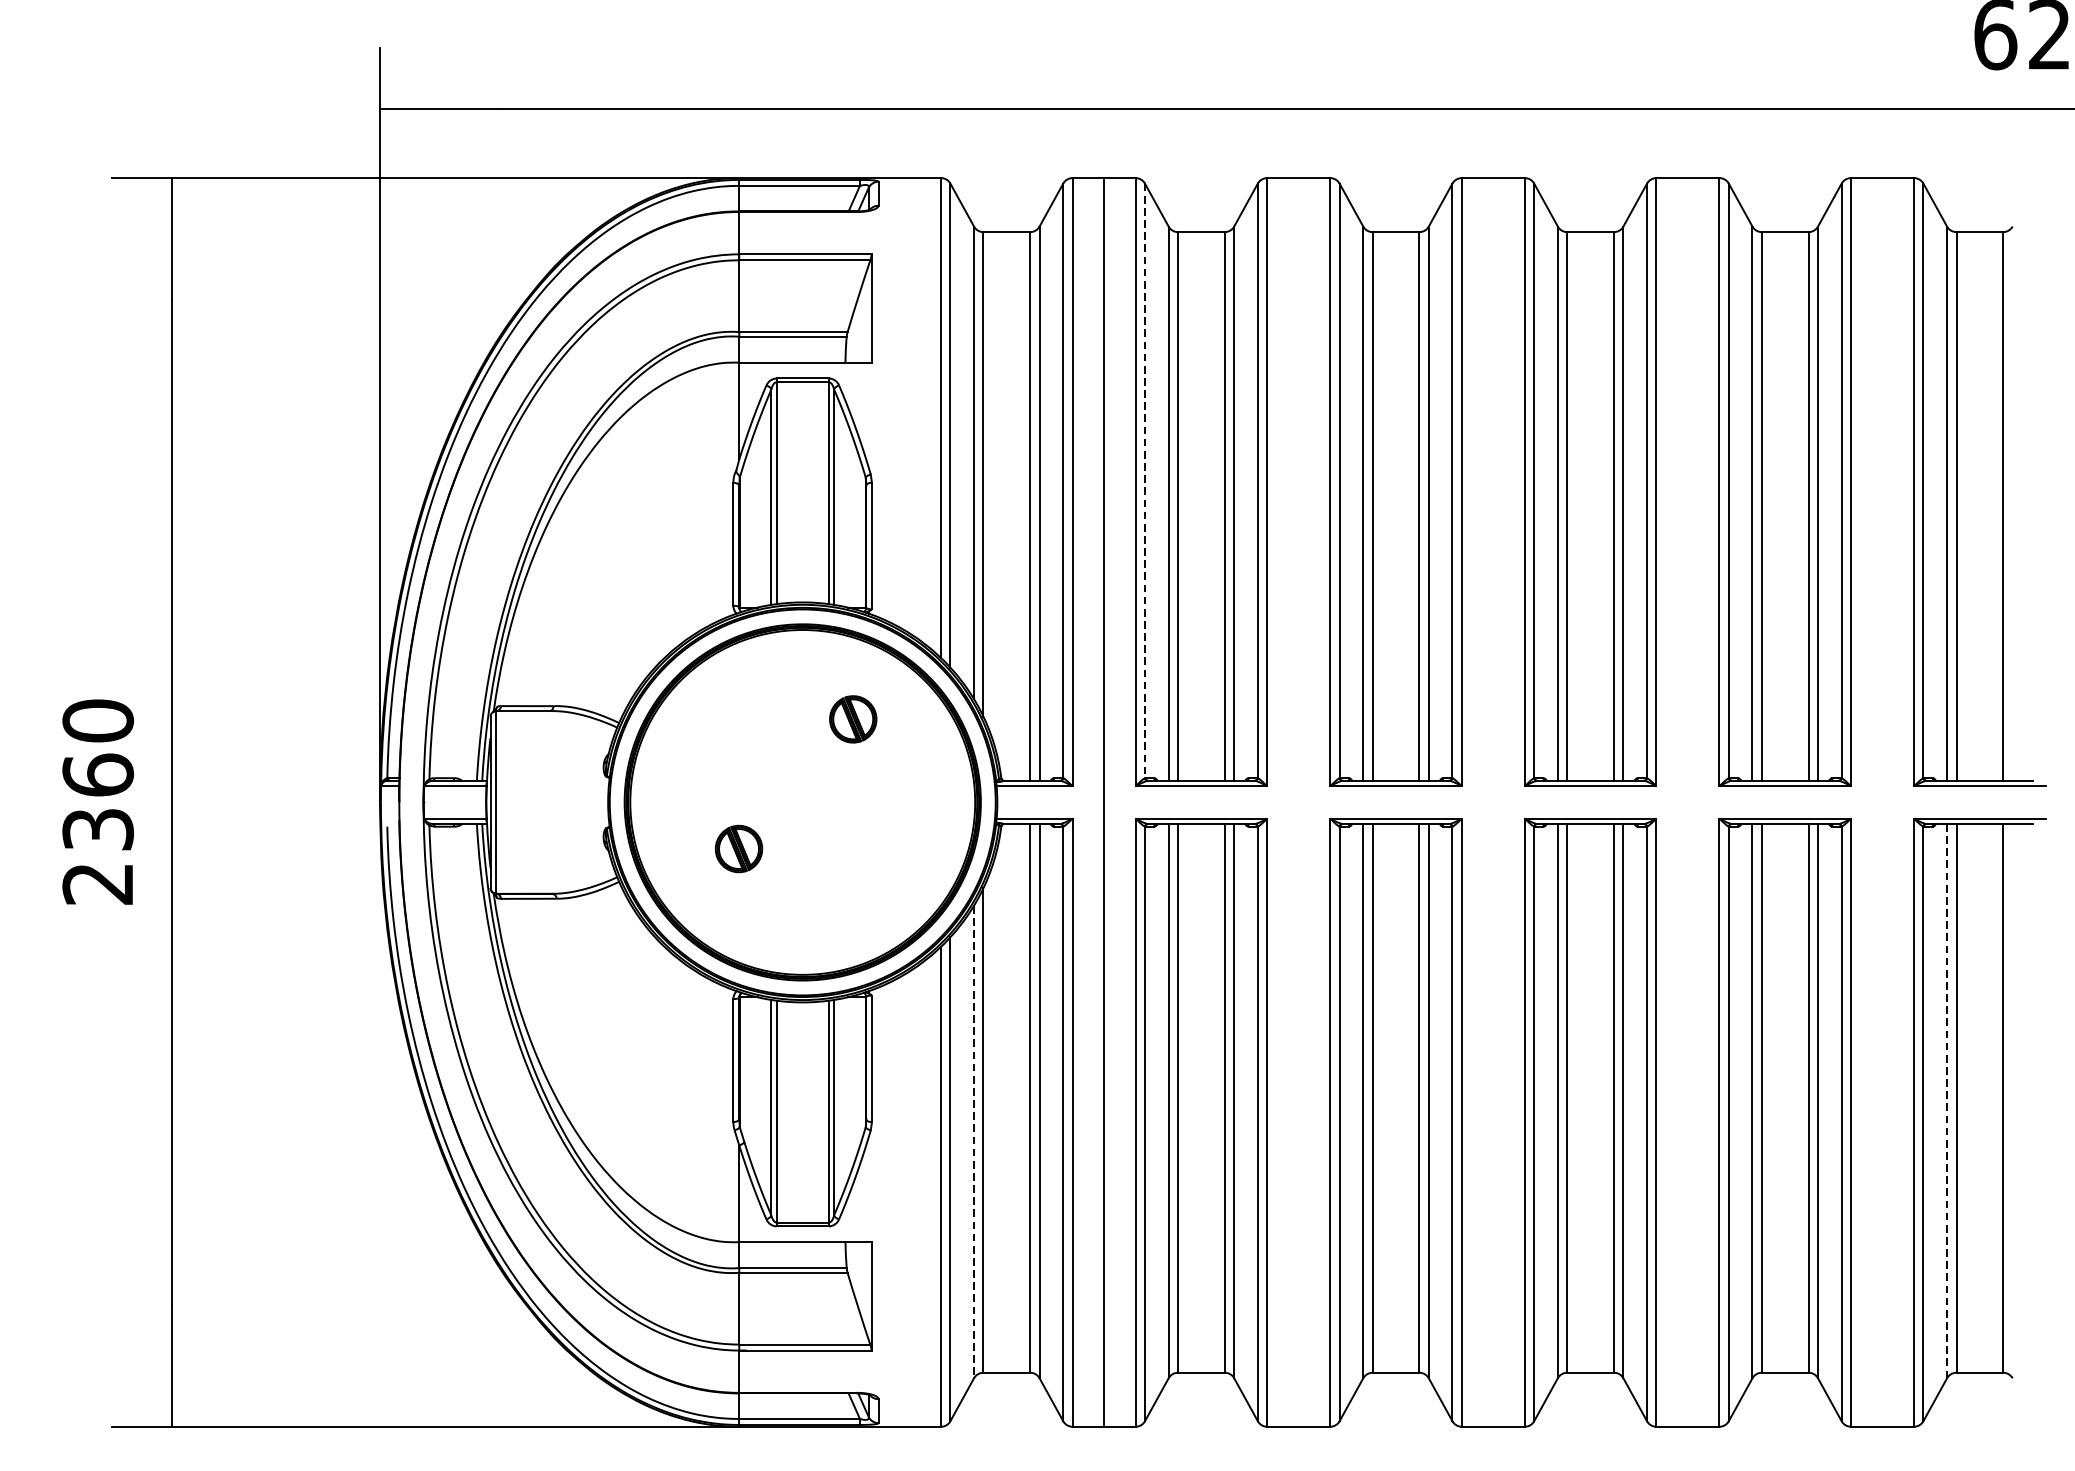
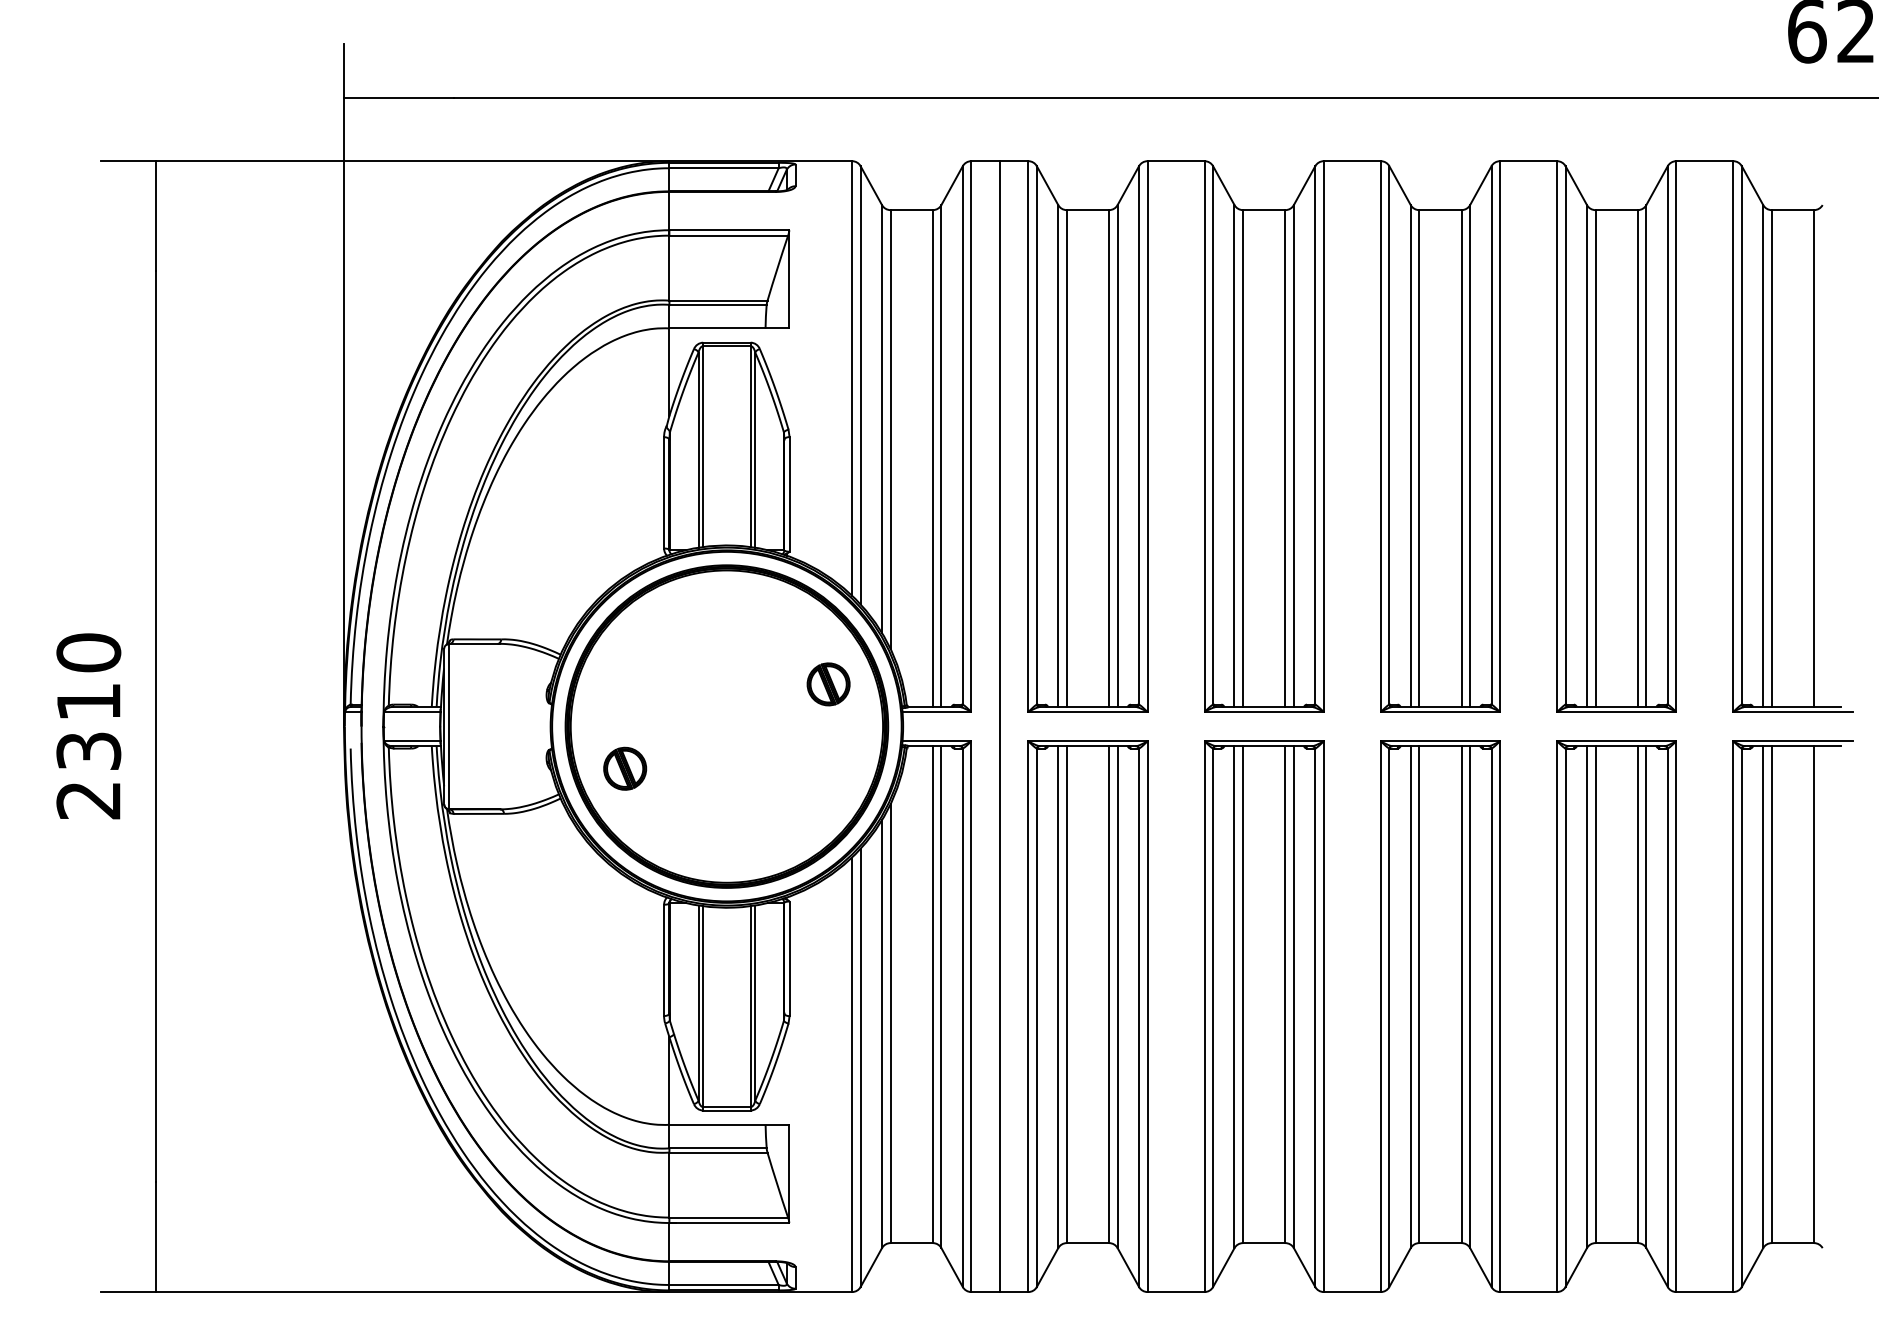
line: (1144, 480) -> (1036, 435), dashed -> solid
part: (853, 719) -> (828, 684), moved
text: (97, 774) -> (88, 701), 2360 -> 2310
part: (739, 848) -> (625, 768), moved
line: (1947, 1101) -> (1763, 997), dashed -> solid
line: (974, 1142) -> (882, 1034), dashed -> solid

